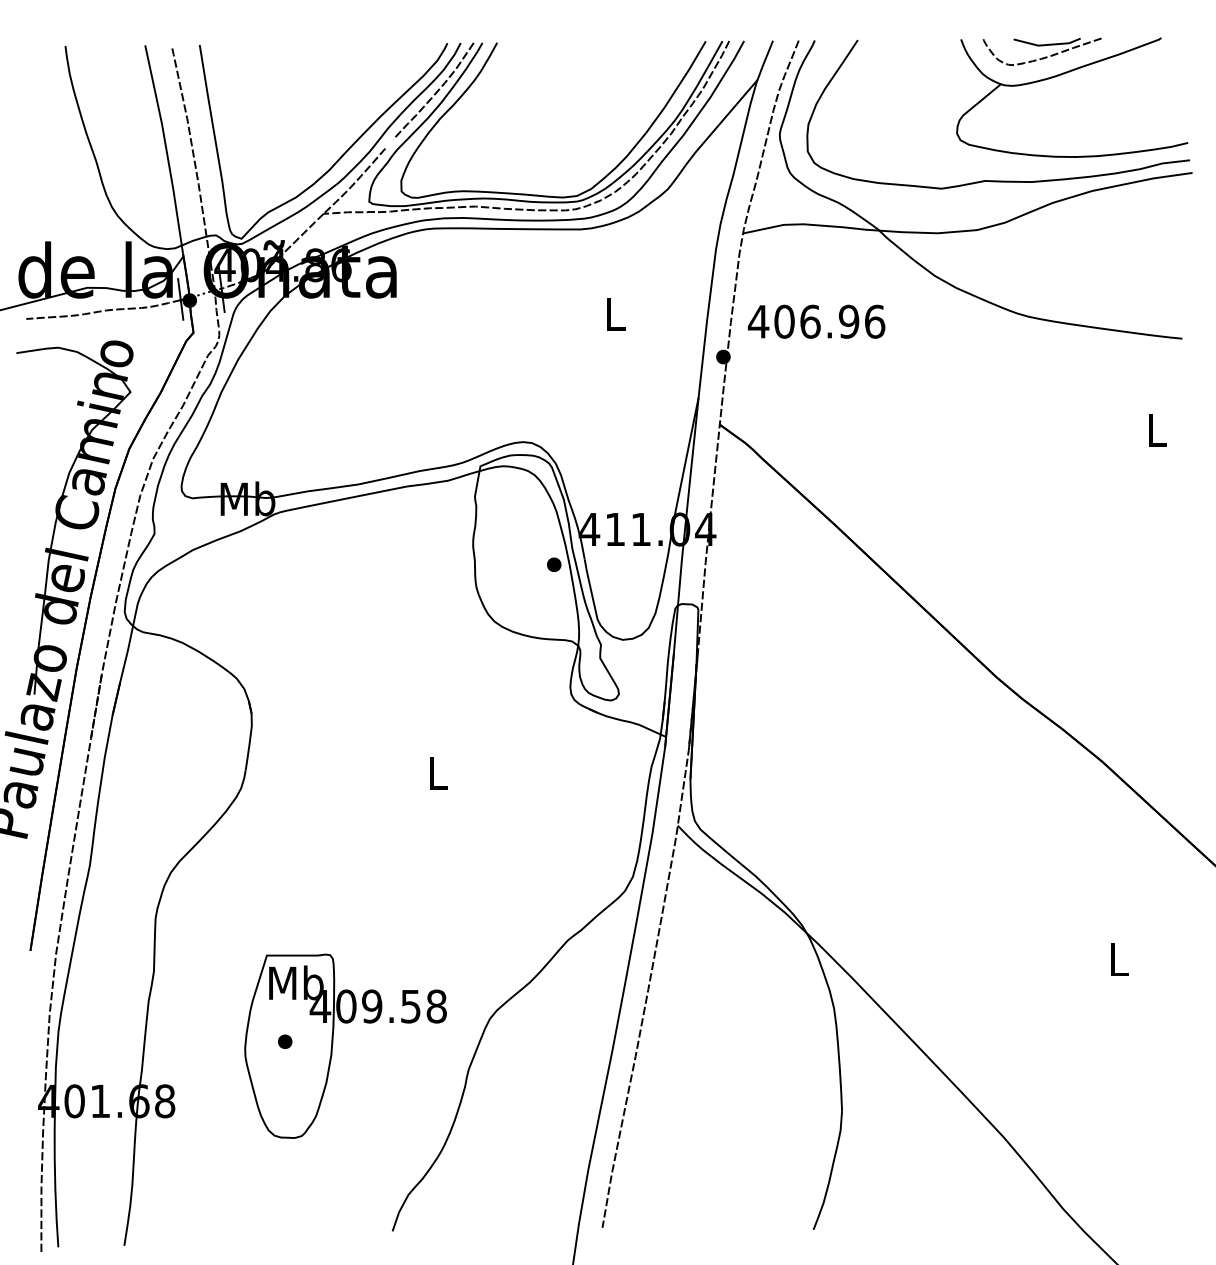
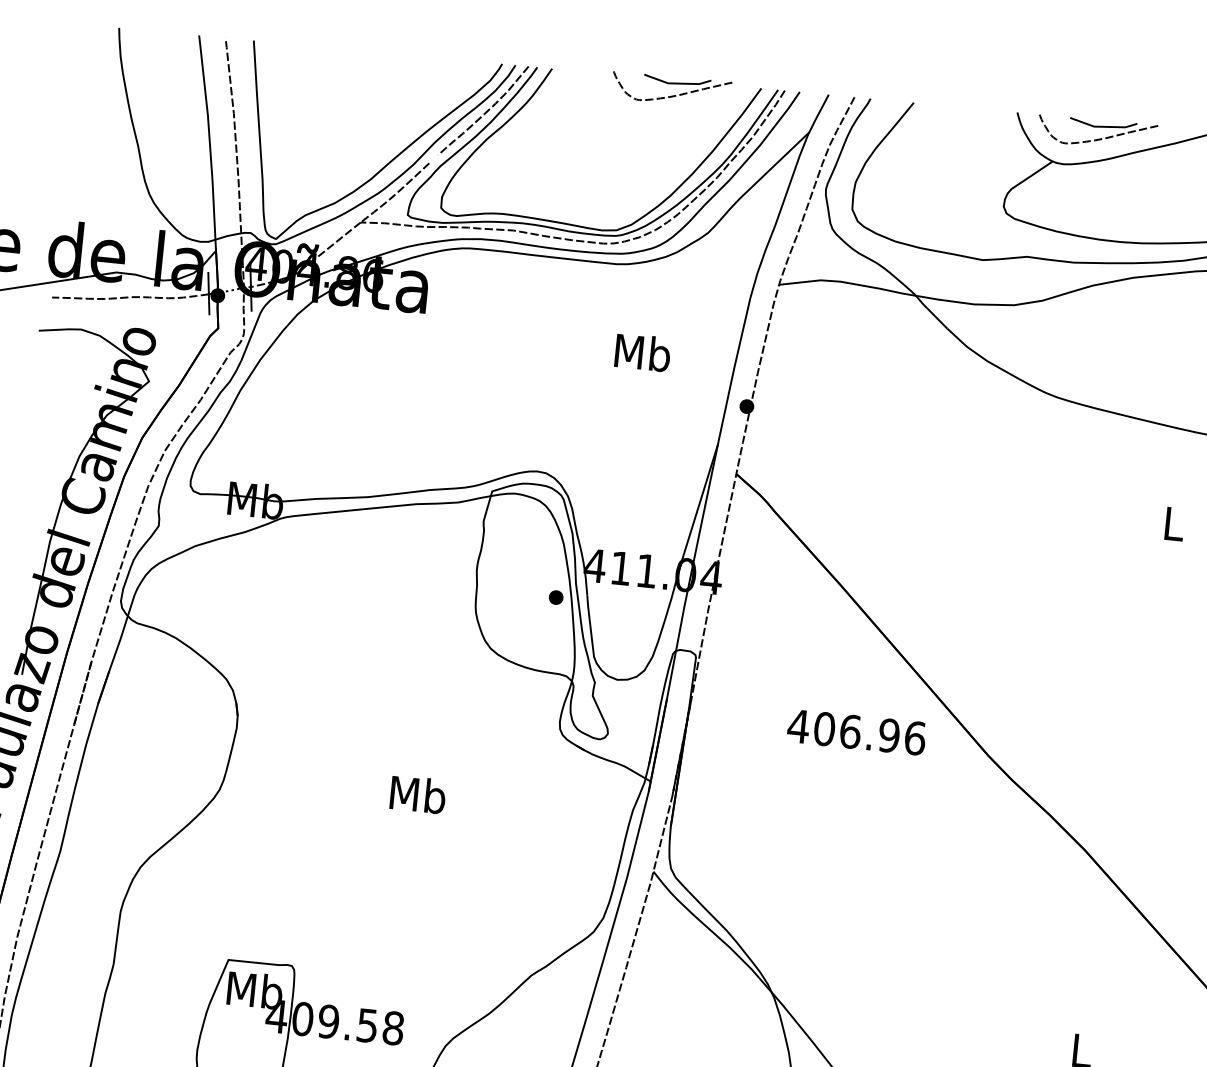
part: (616, 51) -> (670, 89), added
text: (615, 313) -> (643, 351), L -> Mb
text: (816, 321) -> (856, 732), moved
text: (437, 773) -> (417, 794), L -> Mb
part: (285, 1041) -> (238, 1047), removed

